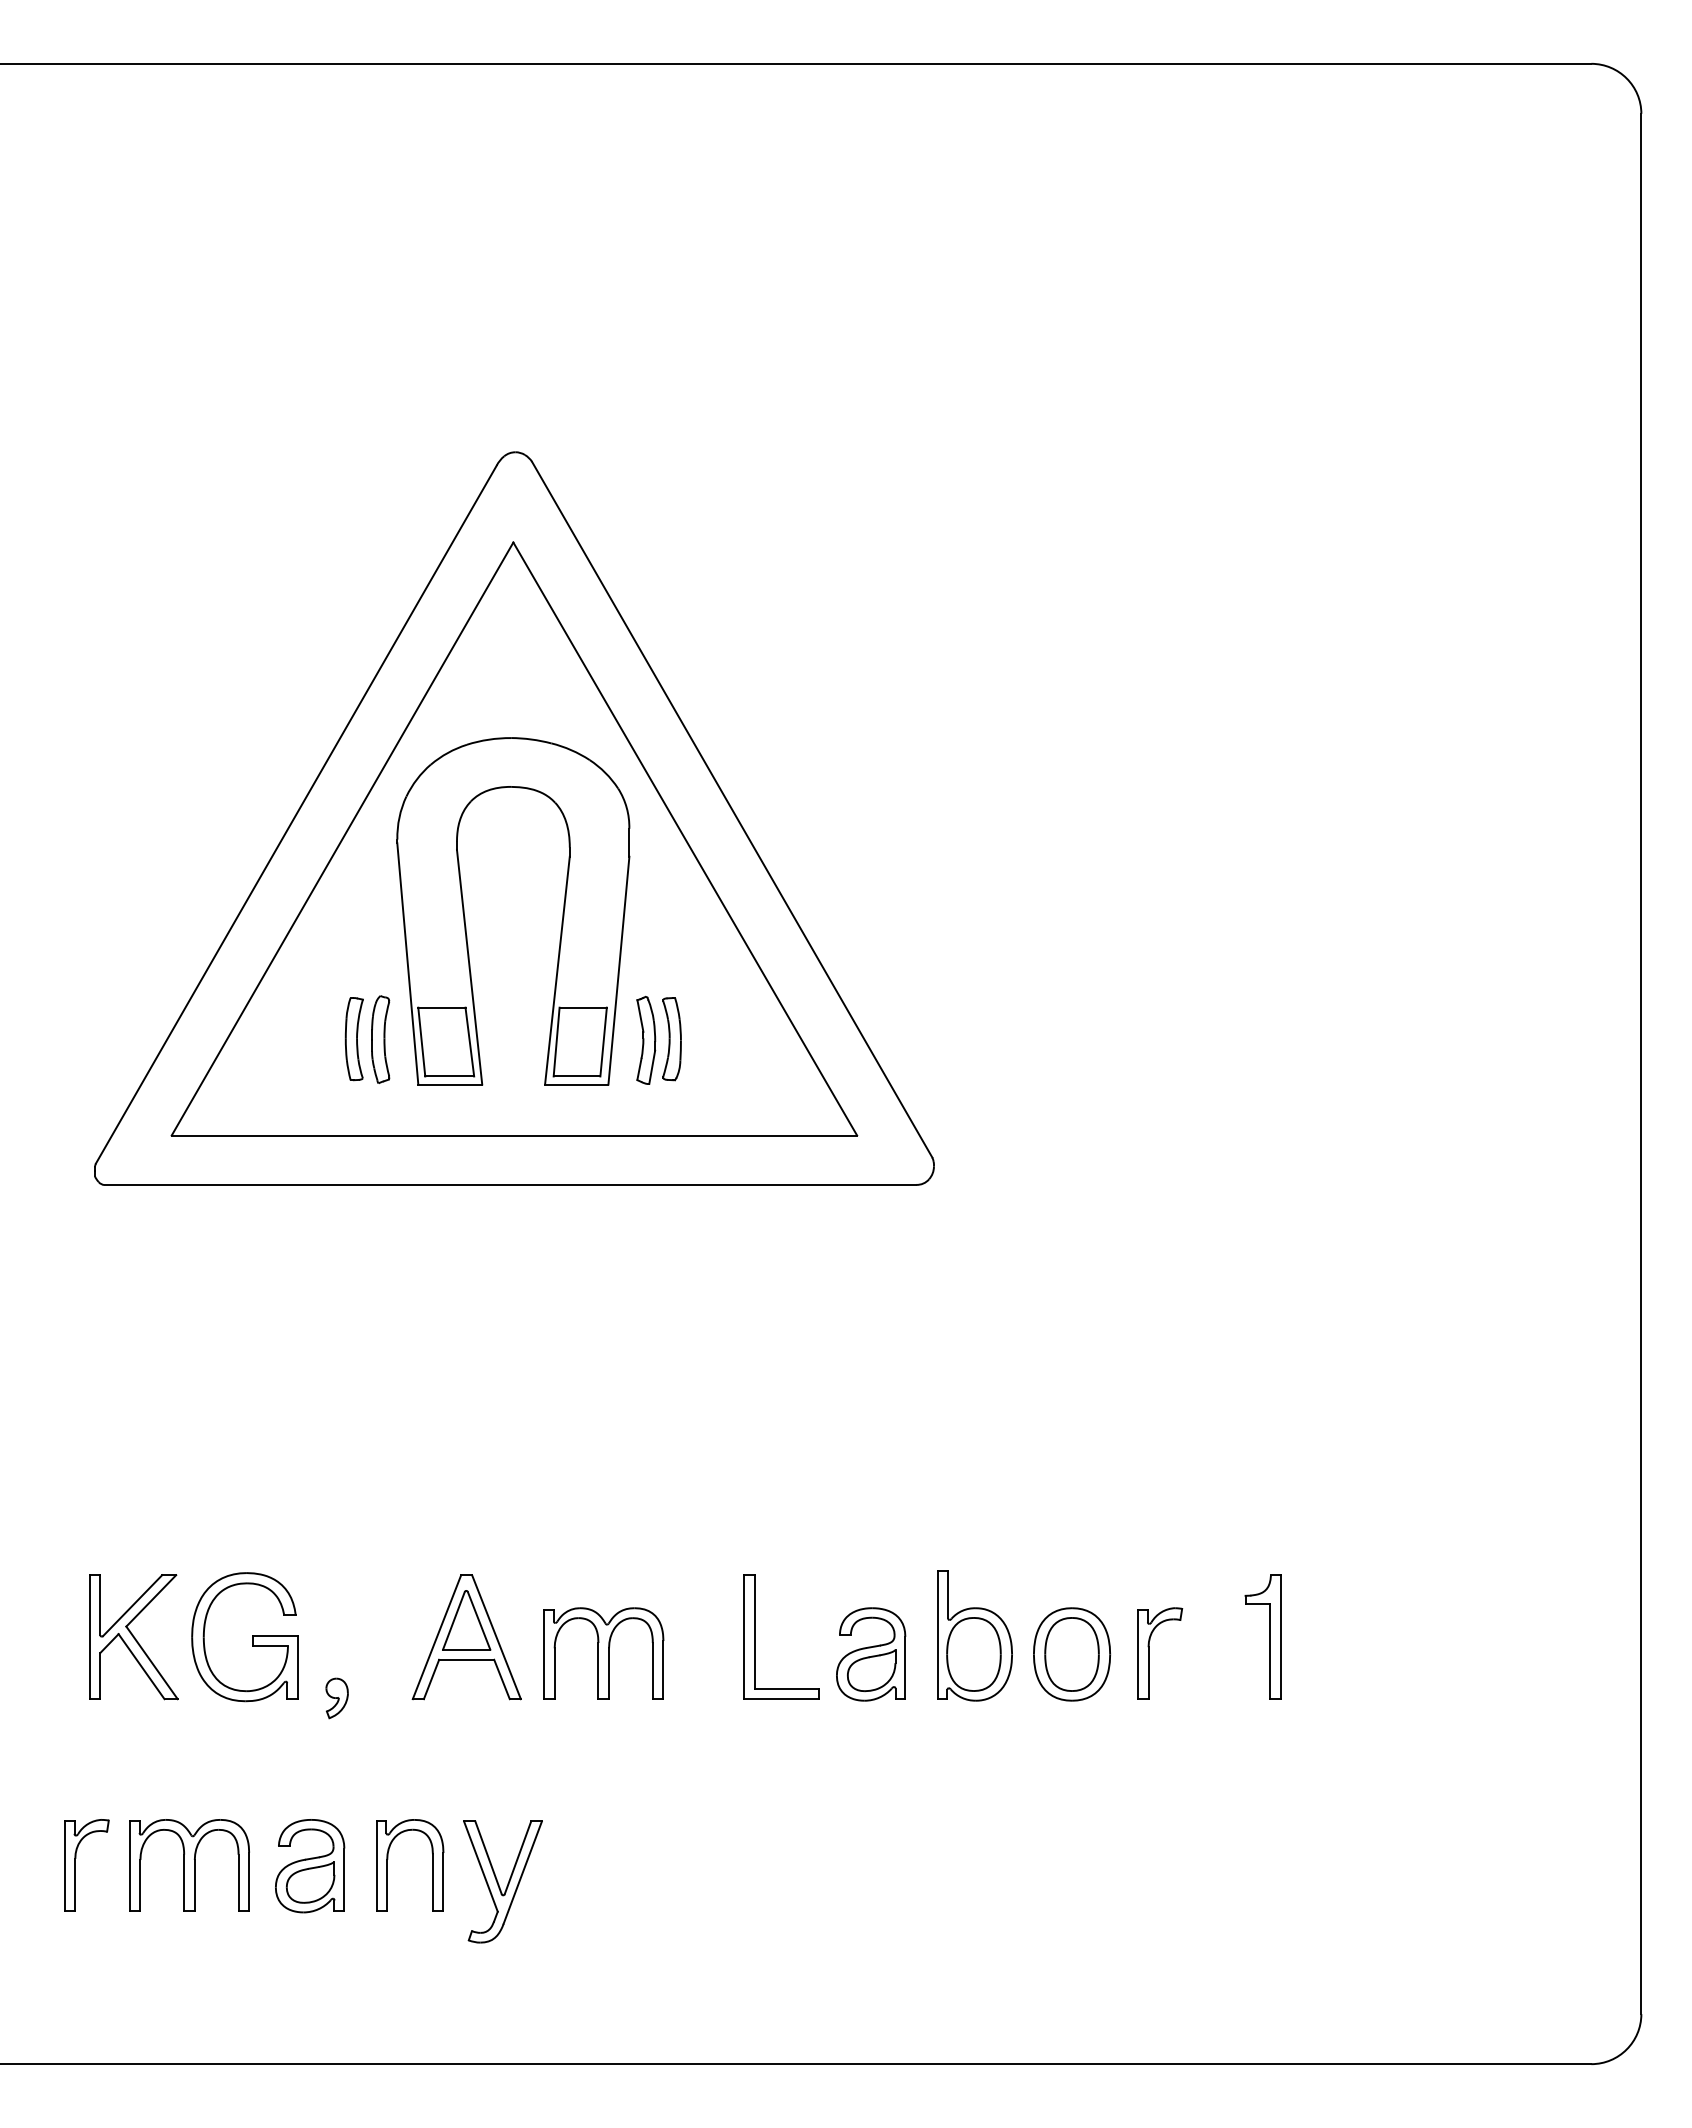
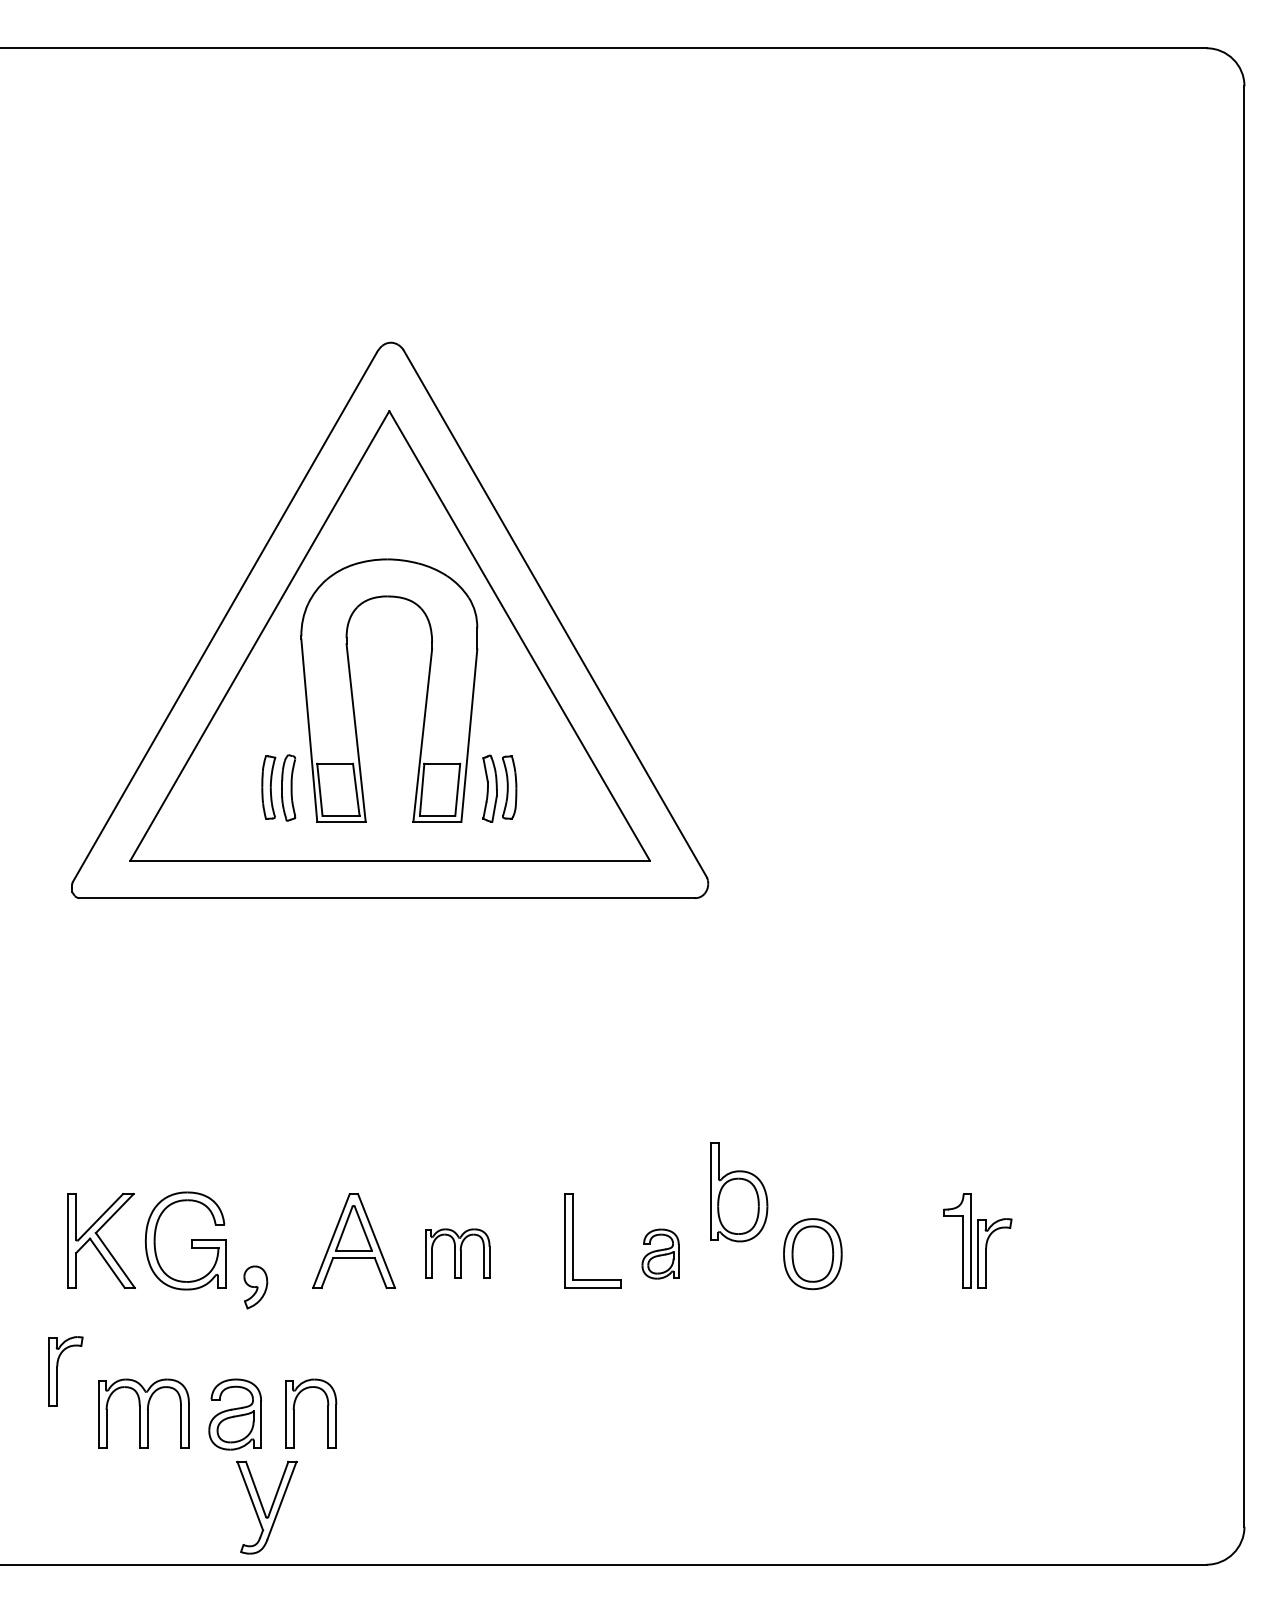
part: (974, 1635) -> (738, 1191), moved
part: (603, 1653) -> (457, 1253), size x0.7
part: (1149, 1653) -> (986, 1253), moved
part: (871, 1654) -> (660, 1254), size x0.7
part: (336, 1698) -> (255, 1287), size x1.4
part: (75, 1865) -> (57, 1371), moved
part: (502, 1881) -> (266, 1507), moved

